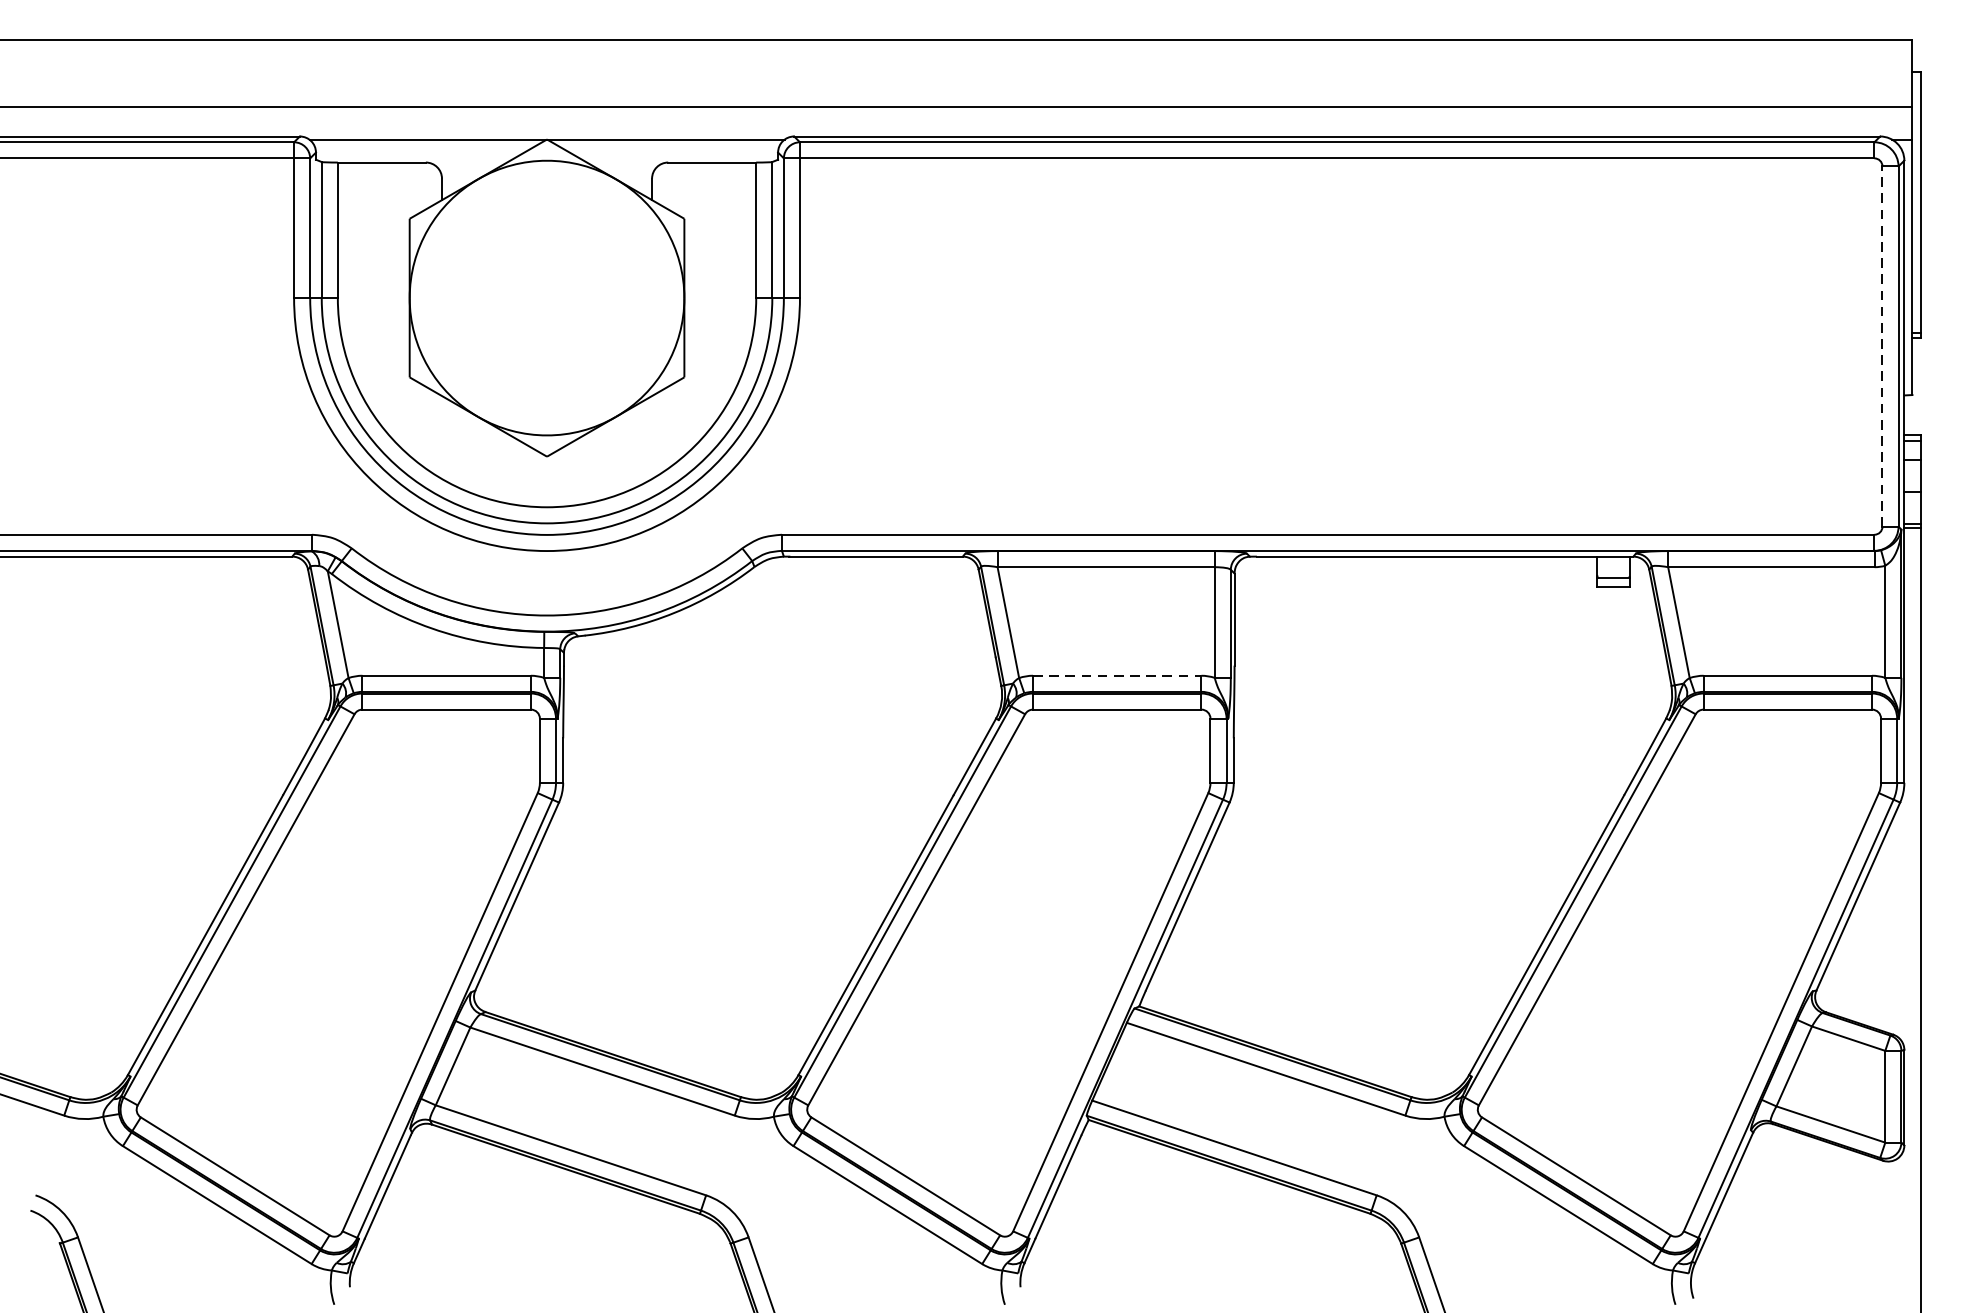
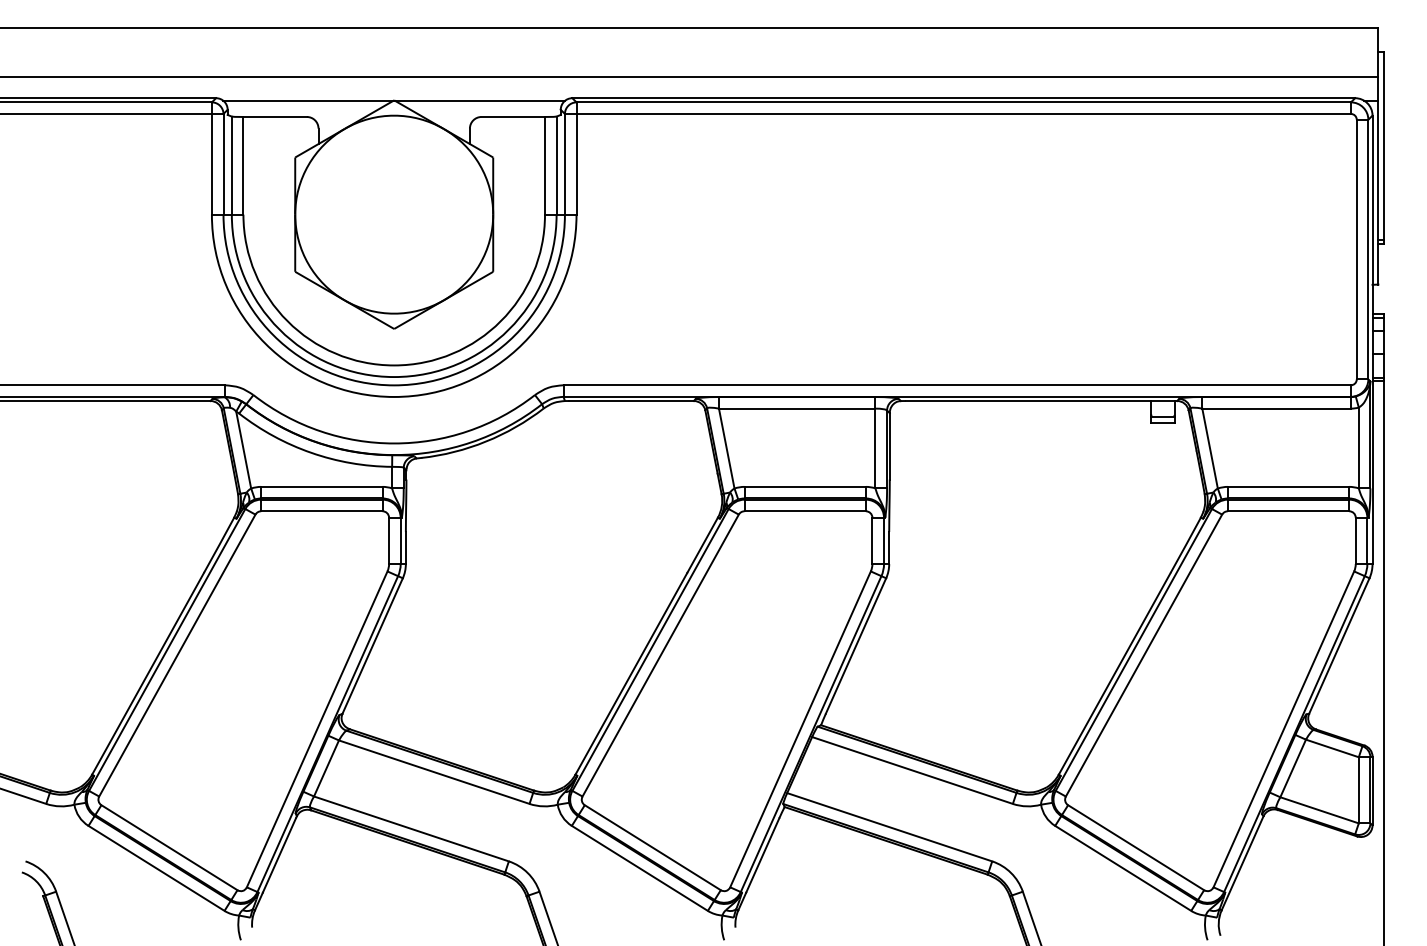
line: (1882, 346) -> (1356, 249), dashed -> solid
line: (1117, 675) -> (805, 486), dashed -> solid

